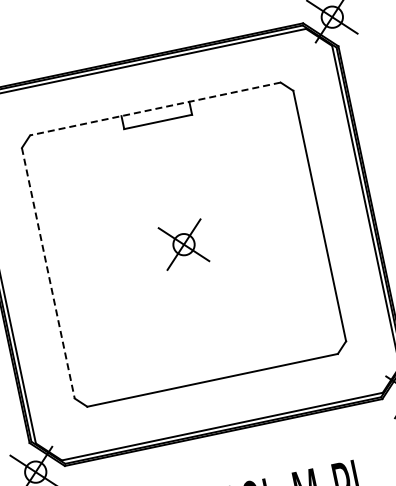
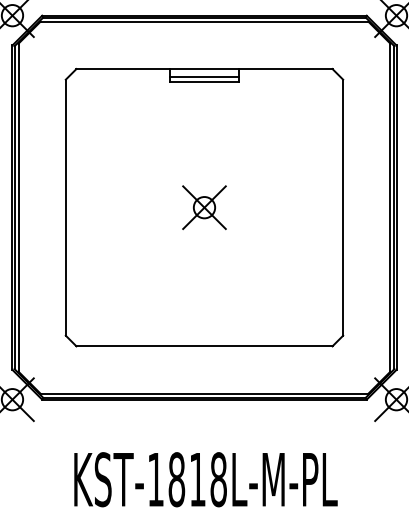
line: (155, 109) -> (204, 69), dashed -> solid
line: (157, 117) -> (204, 77), added
line: (48, 274) -> (65, 208), dashed -> solid

